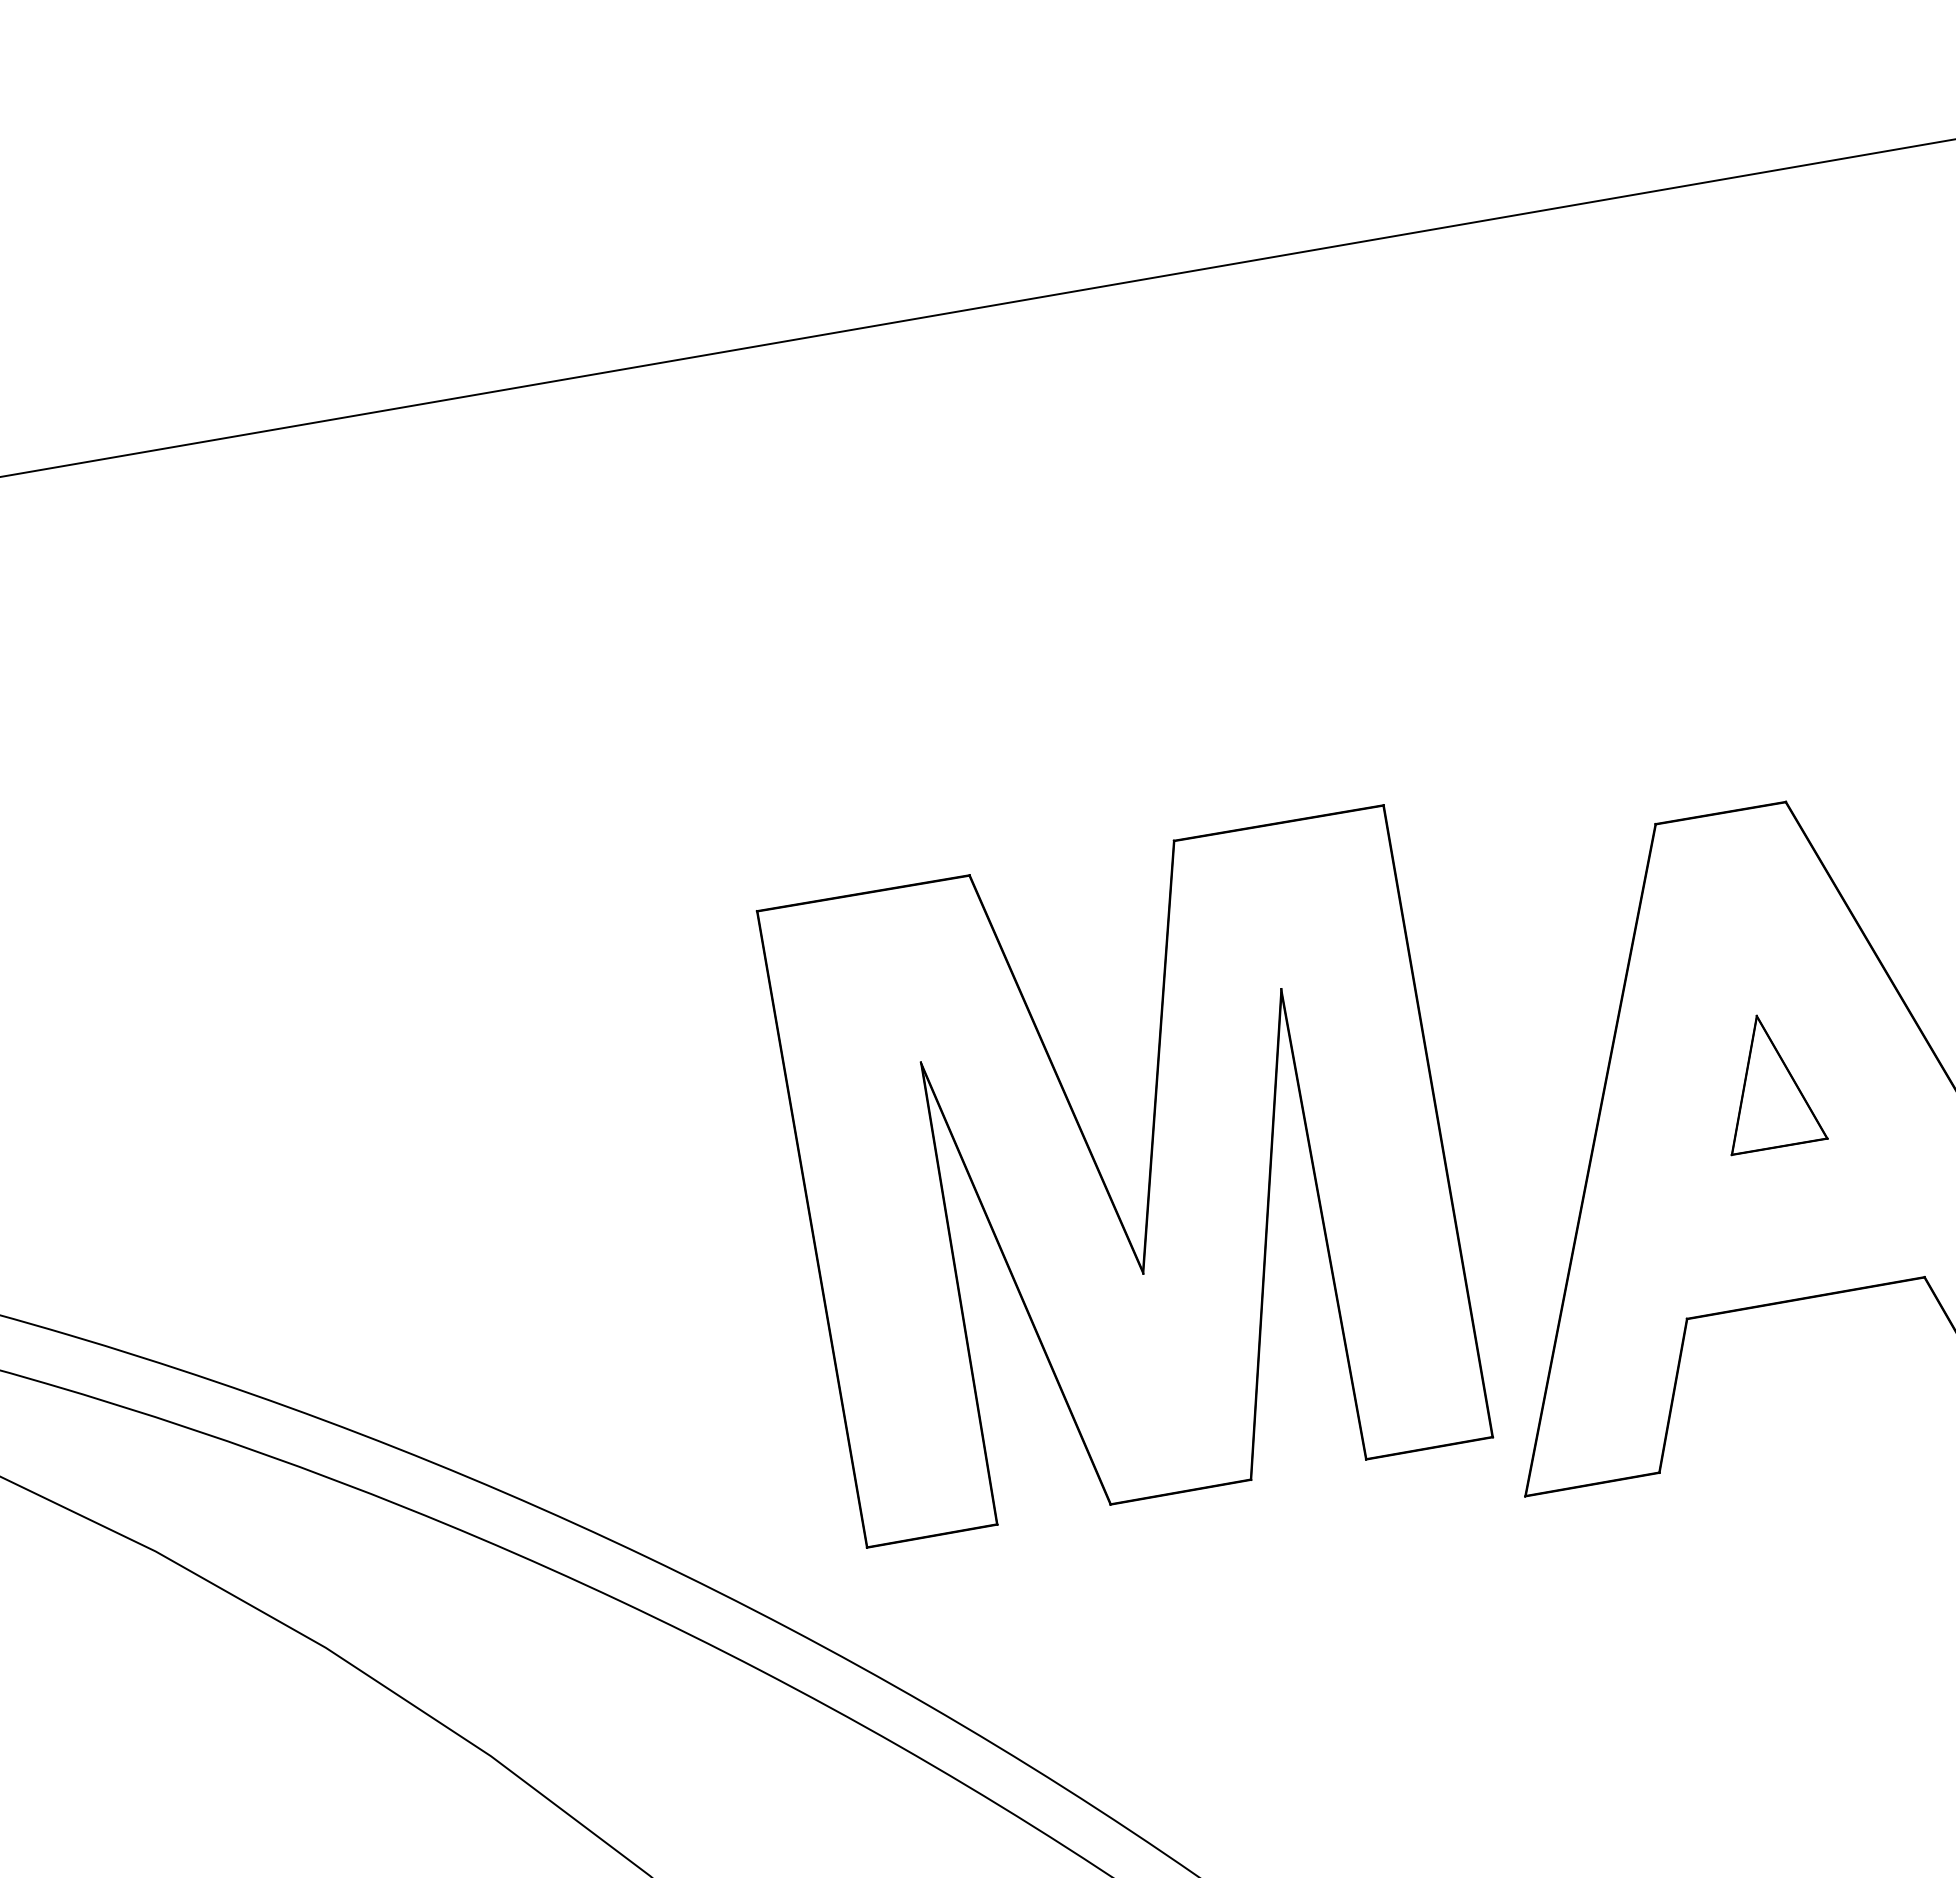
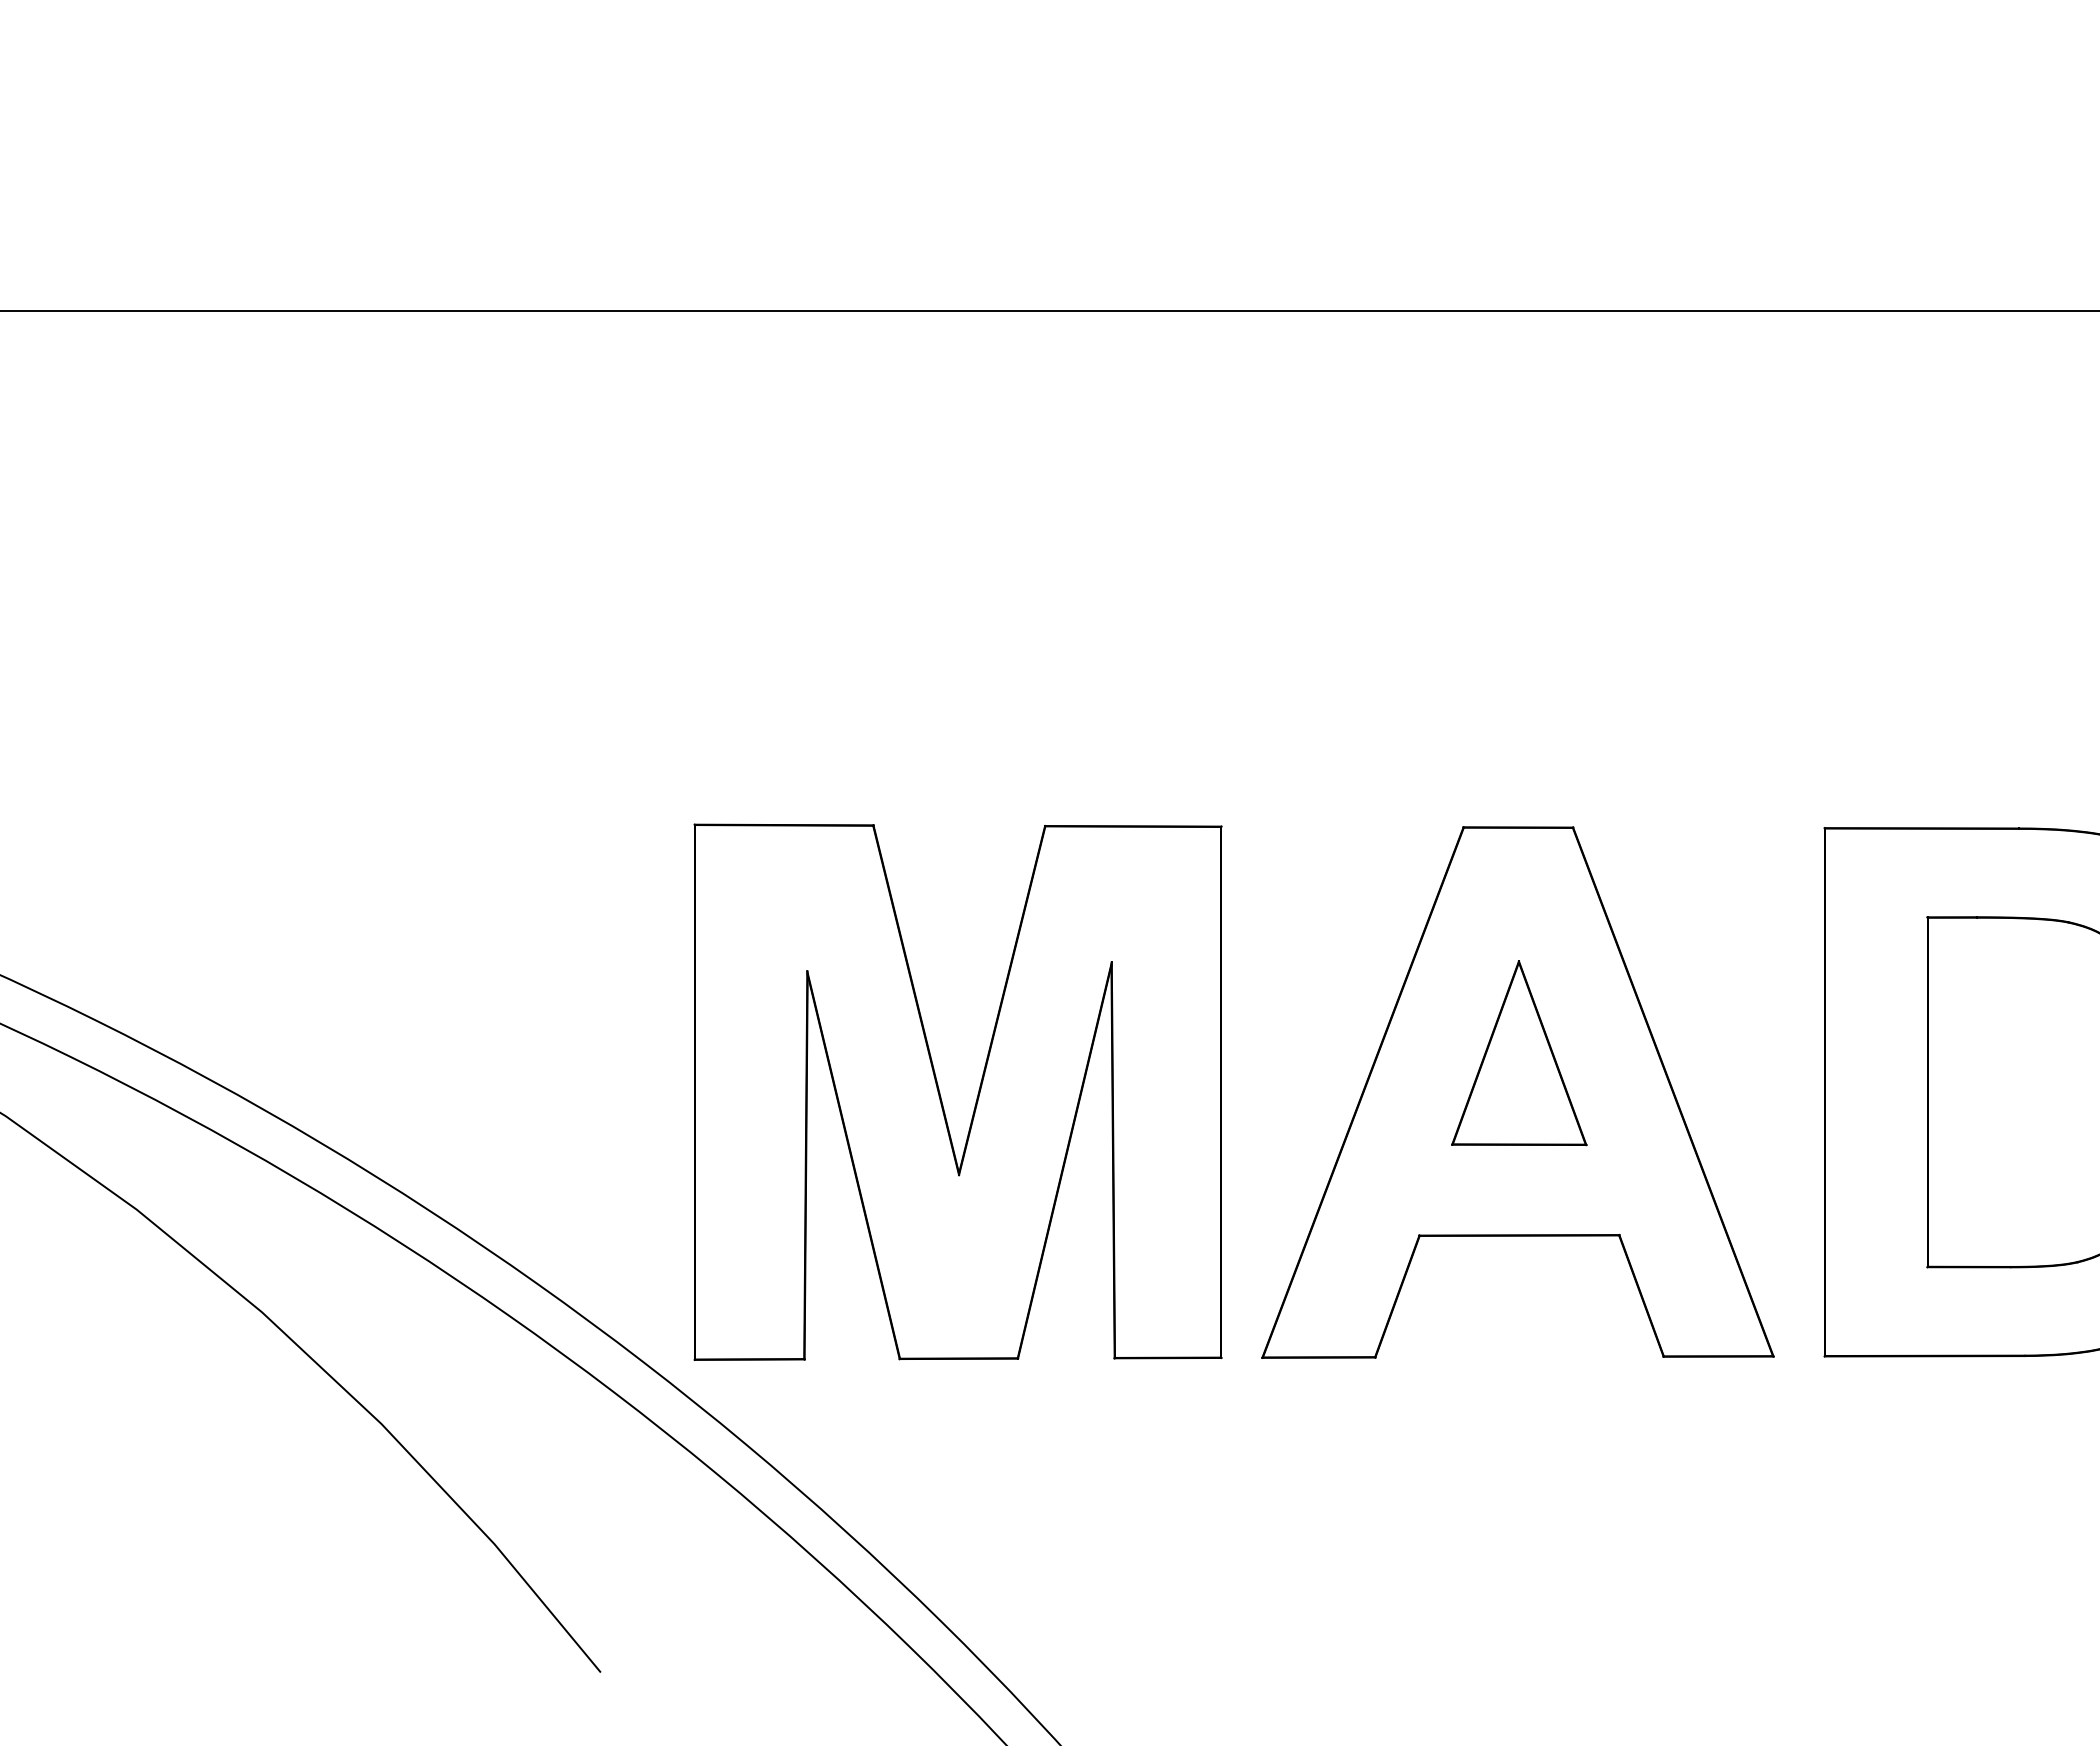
part: (1768, 1081) -> (1519, 1053), size x1.67
part: (1106, 1183) -> (941, 1096), moved

